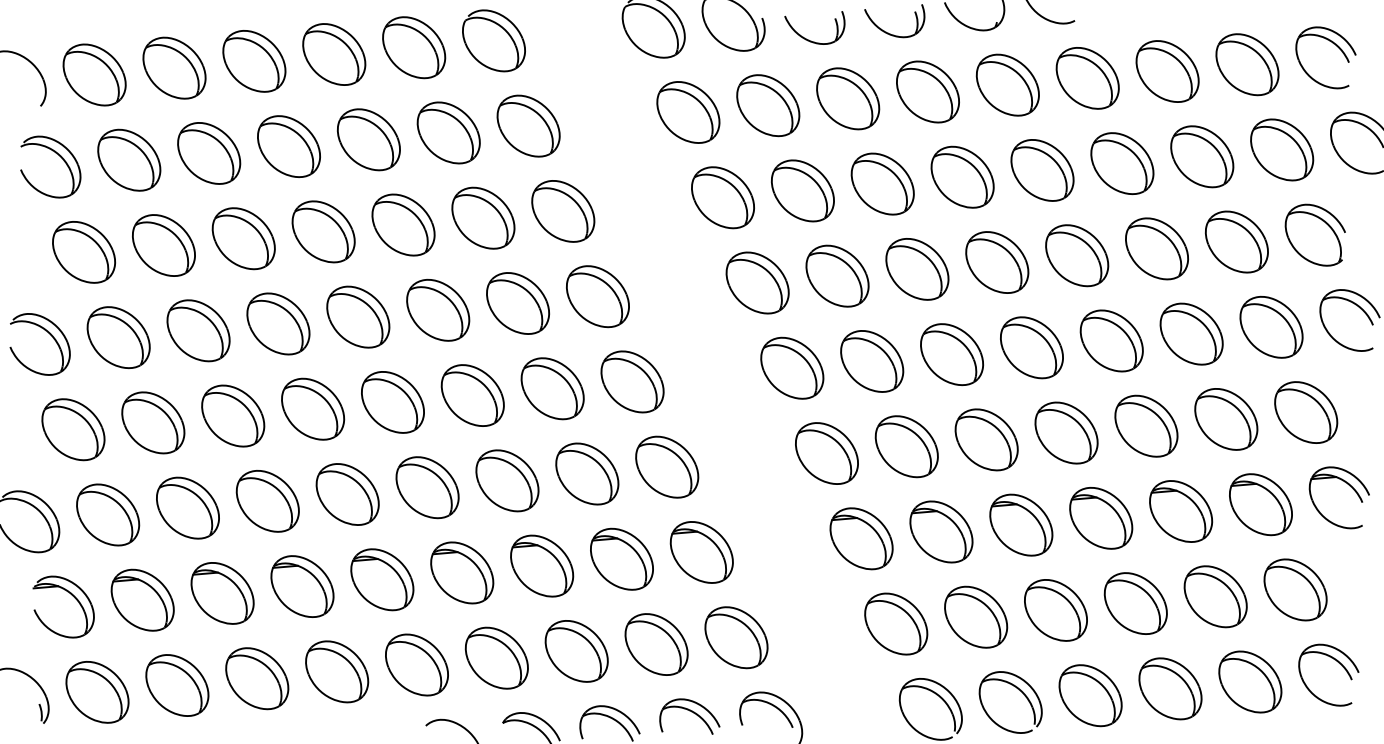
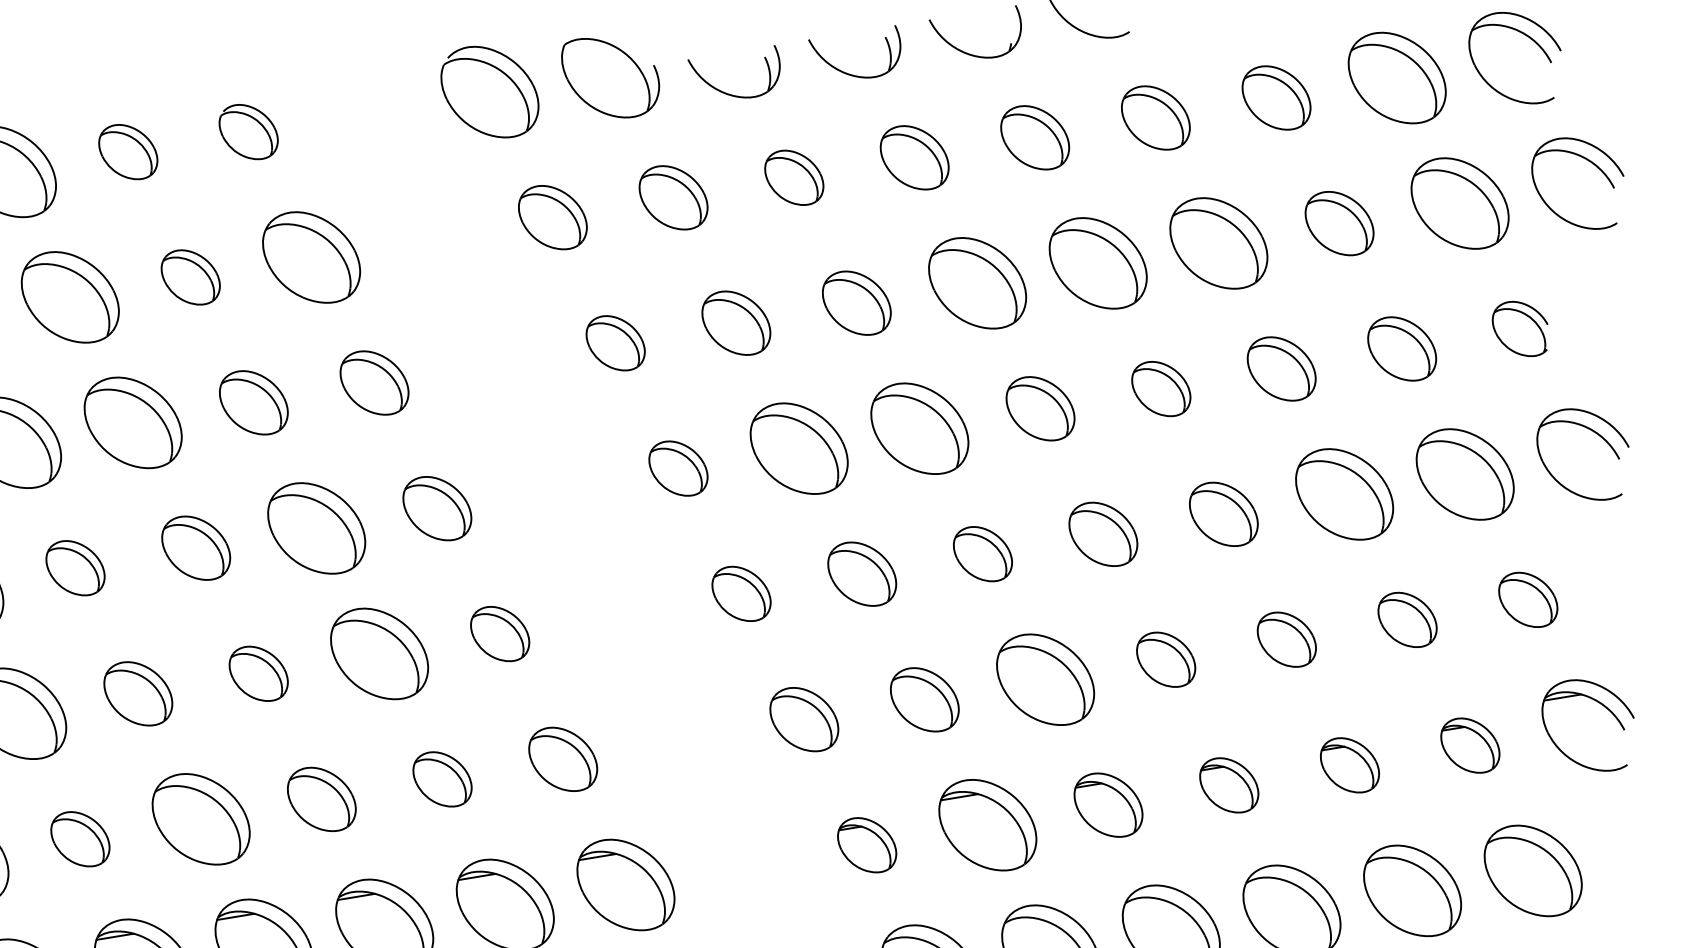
part: (493, 40) -> (247, 131), size x0.6
part: (414, 47) -> (128, 151), size x0.6
part: (1167, 71) -> (1276, 97), size x0.7
part: (1087, 78) -> (1155, 118), size x0.7
part: (1007, 84) -> (1034, 136), size x0.7
part: (927, 91) -> (913, 157), size x0.7
part: (848, 98) -> (794, 177), size x0.6
part: (768, 105) -> (673, 197), size x0.7
part: (688, 112) -> (553, 217), size x0.7
part: (448, 132) -> (190, 276), size x0.6
part: (1202, 156) -> (1339, 223), size x0.7
part: (882, 183) -> (856, 302), size x0.7
part: (802, 190) -> (735, 322), size x0.7
part: (722, 197) -> (614, 342), size x0.6
part: (563, 211) -> (374, 383), size x0.7
part: (483, 217) -> (253, 401), size x0.7
part: (1314, 234) -> (1519, 328), size x0.6
part: (1236, 241) -> (1401, 348), size x0.7
part: (1156, 248) -> (1280, 368), size x0.7
part: (1077, 255) -> (1161, 388), size x0.6
part: (997, 262) -> (1040, 408), size x0.7
part: (757, 282) -> (678, 467), size x0.6
part: (597, 296) -> (436, 508), size x0.7
part: (438, 309) -> (196, 547), size x0.7
part: (358, 316) -> (75, 567), size x0.6
part: (1111, 340) -> (1223, 513), size x0.7
part: (1031, 347) -> (1102, 533), size x0.7
part: (952, 354) -> (983, 554), size x0.6
part: (872, 361) -> (862, 574), size x0.7
part: (792, 367) -> (741, 592), size x0.6
part: (632, 381) -> (500, 633), size x0.6
part: (472, 395) -> (258, 673), size x0.6
part: (392, 402) -> (137, 694), size x0.7
part: (1306, 412) -> (1528, 599), size x0.6
part: (1226, 419) -> (1407, 620), size x0.6
part: (1146, 425) -> (1286, 638), size x0.6
part: (1066, 432) -> (1166, 658), size x0.6
part: (906, 446) -> (924, 699), size x0.7
part: (826, 453) -> (803, 719), size x0.7
part: (667, 466) -> (563, 758), size x0.7
part: (587, 473) -> (442, 778), size x0.6
part: (507, 480) -> (321, 798), size x0.7
part: (347, 494) -> (80, 839), size x0.6
part: (1260, 504) -> (1469, 745), size x0.6
part: (1181, 511) -> (1350, 765), size x0.6
part: (1101, 518) -> (1229, 785), size x0.6
part: (1021, 524) -> (1108, 804), size x0.7
part: (861, 538) -> (867, 844), size x0.6

